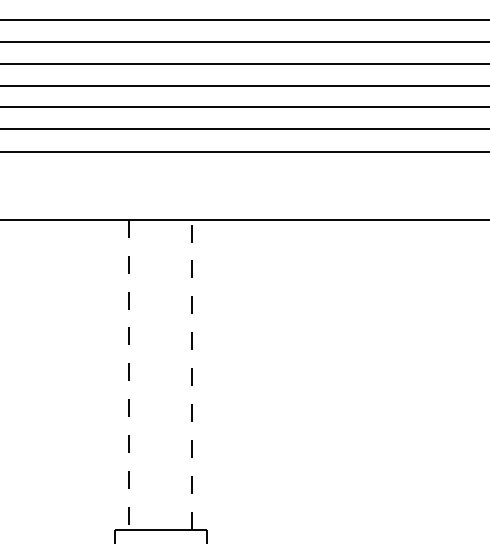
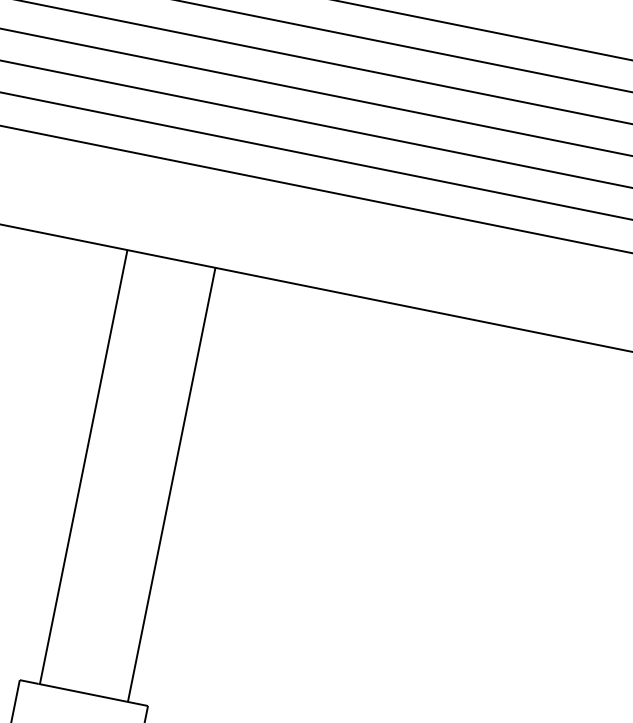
line: (129, 374) -> (83, 466), dashed -> solid
line: (192, 374) -> (172, 484), dashed -> solid

